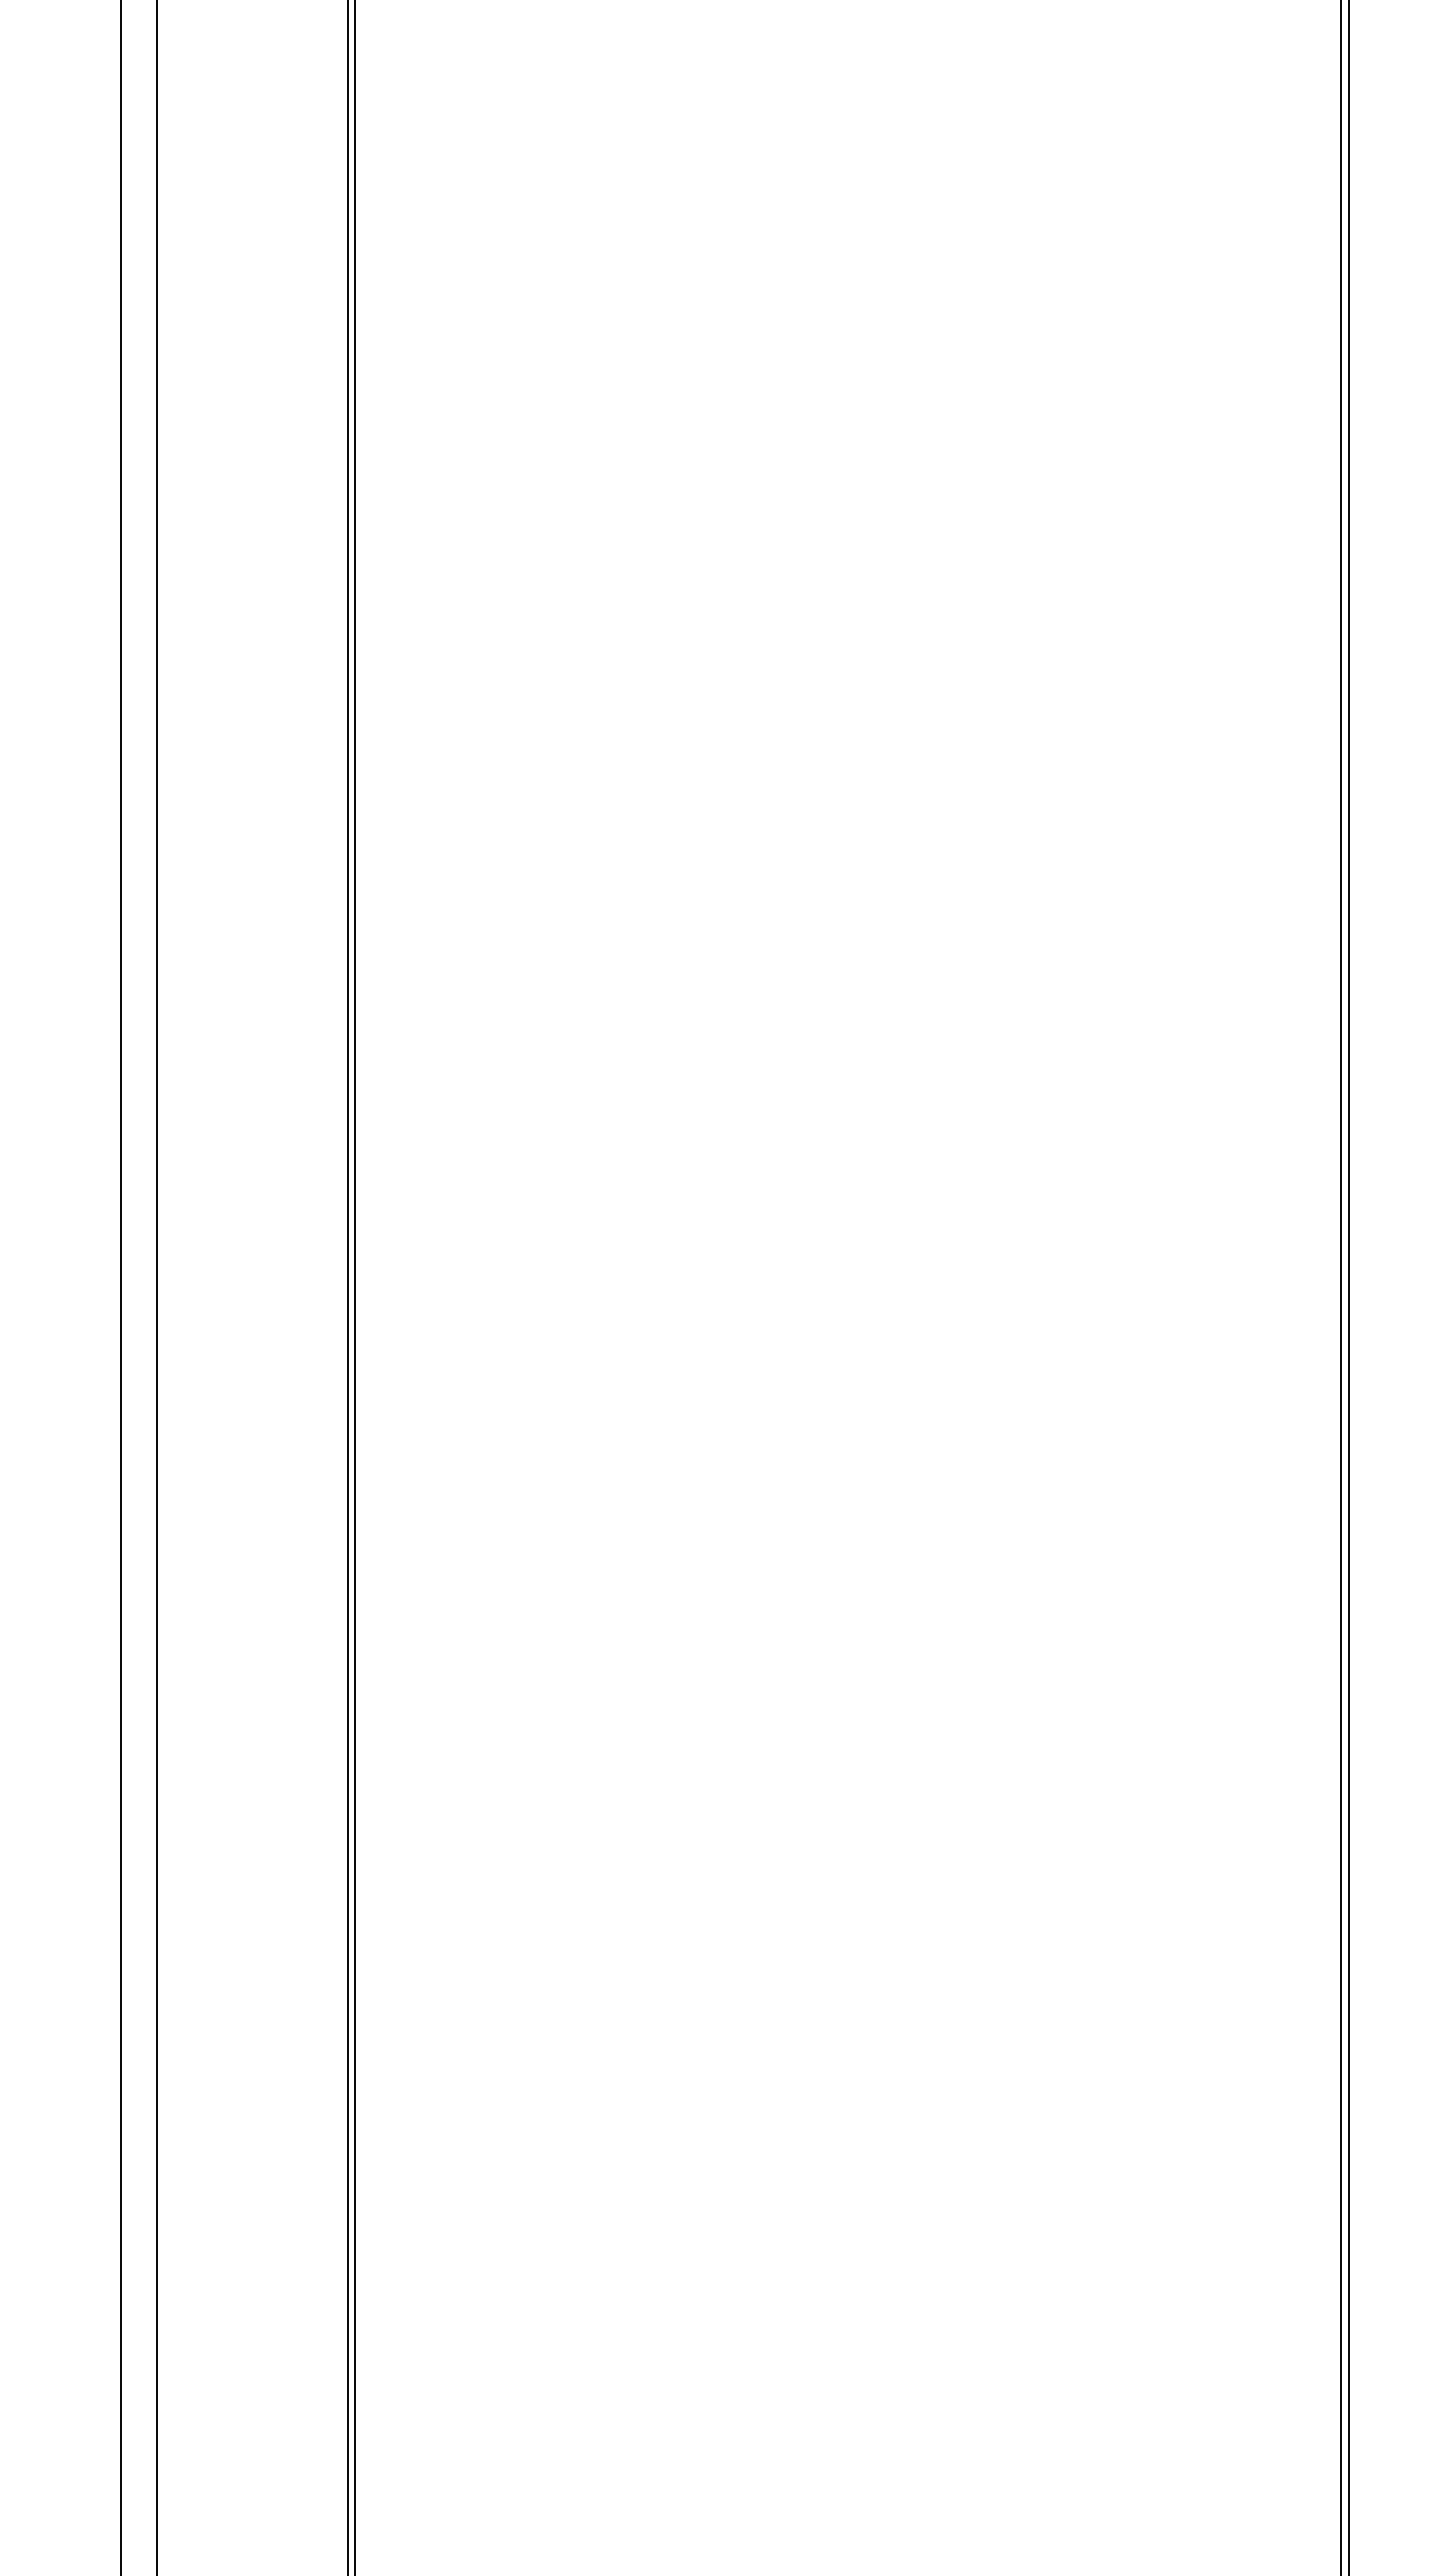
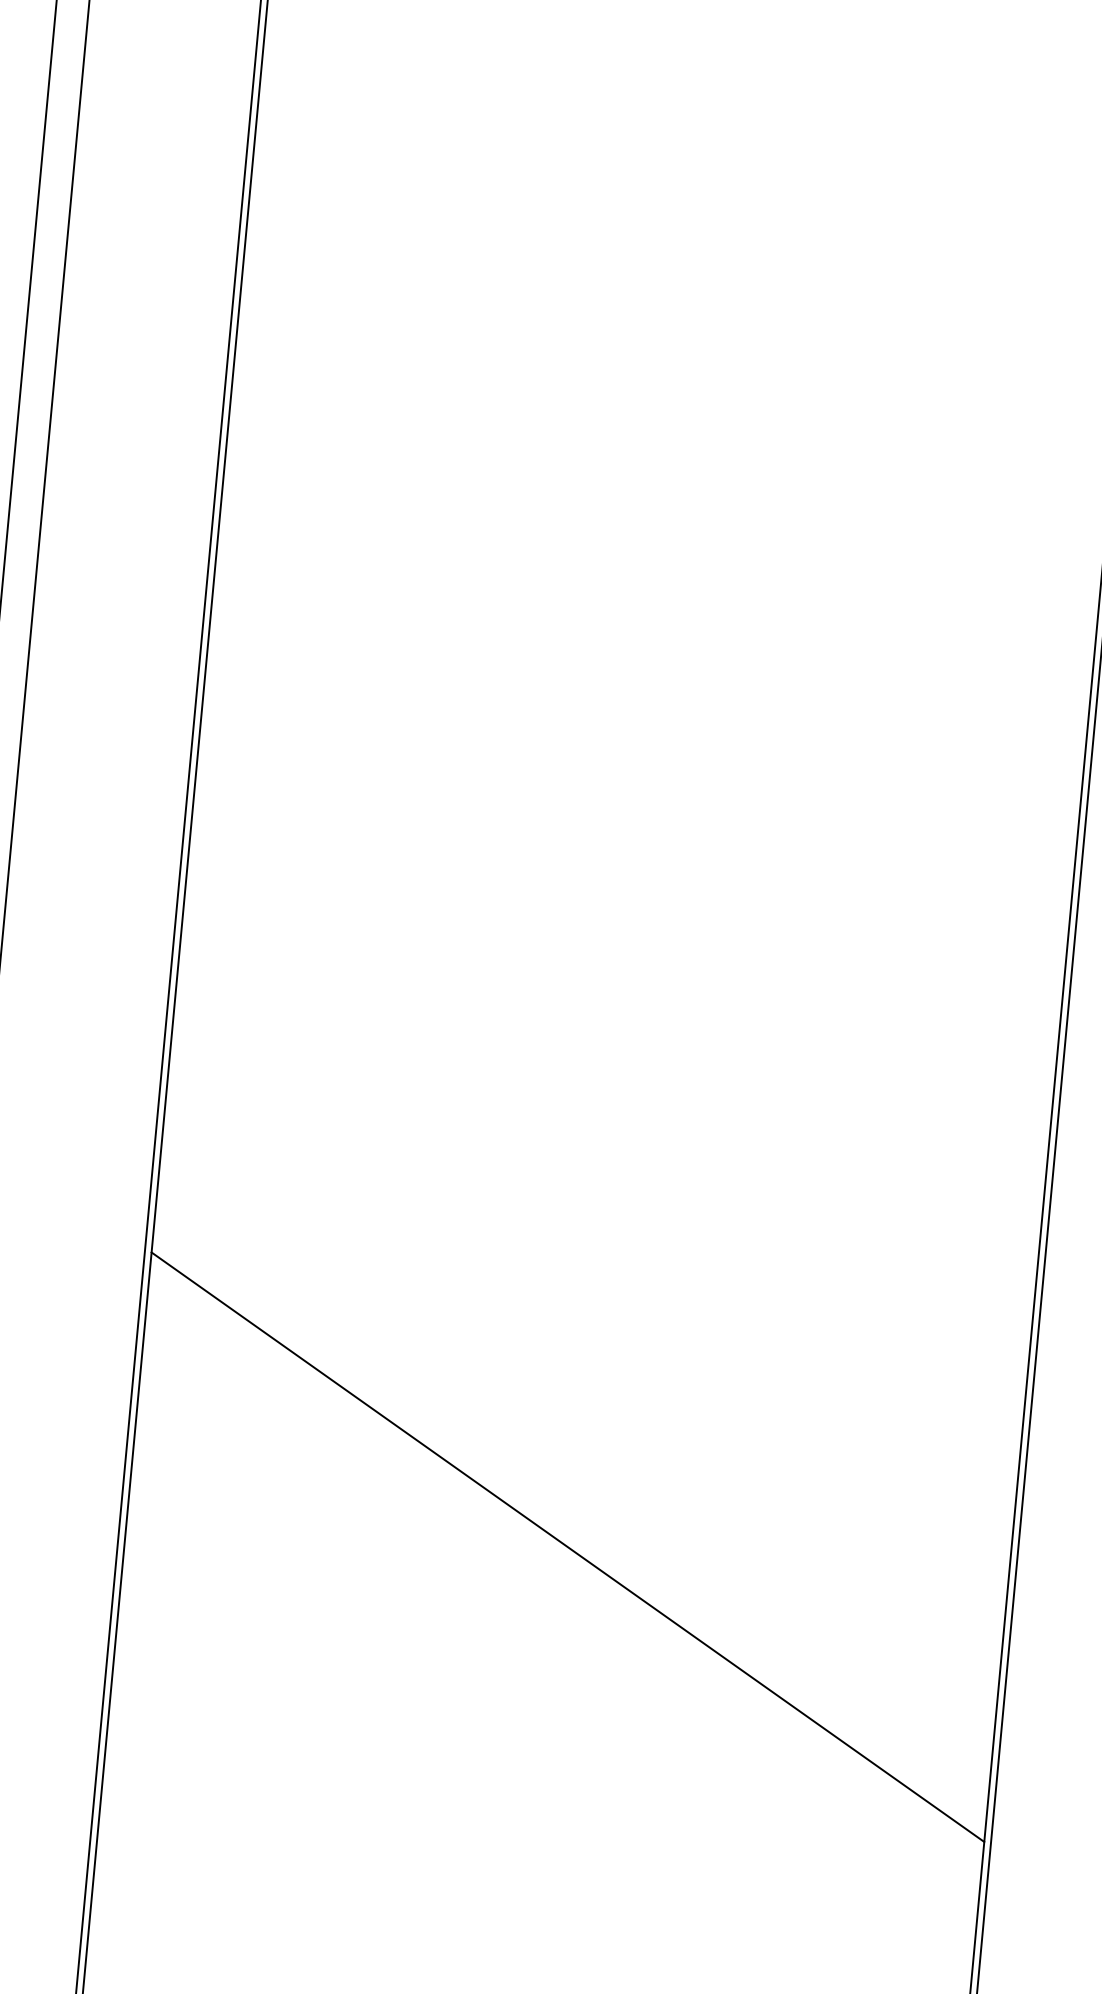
line: (848, 1870) -> (568, 1546), added

